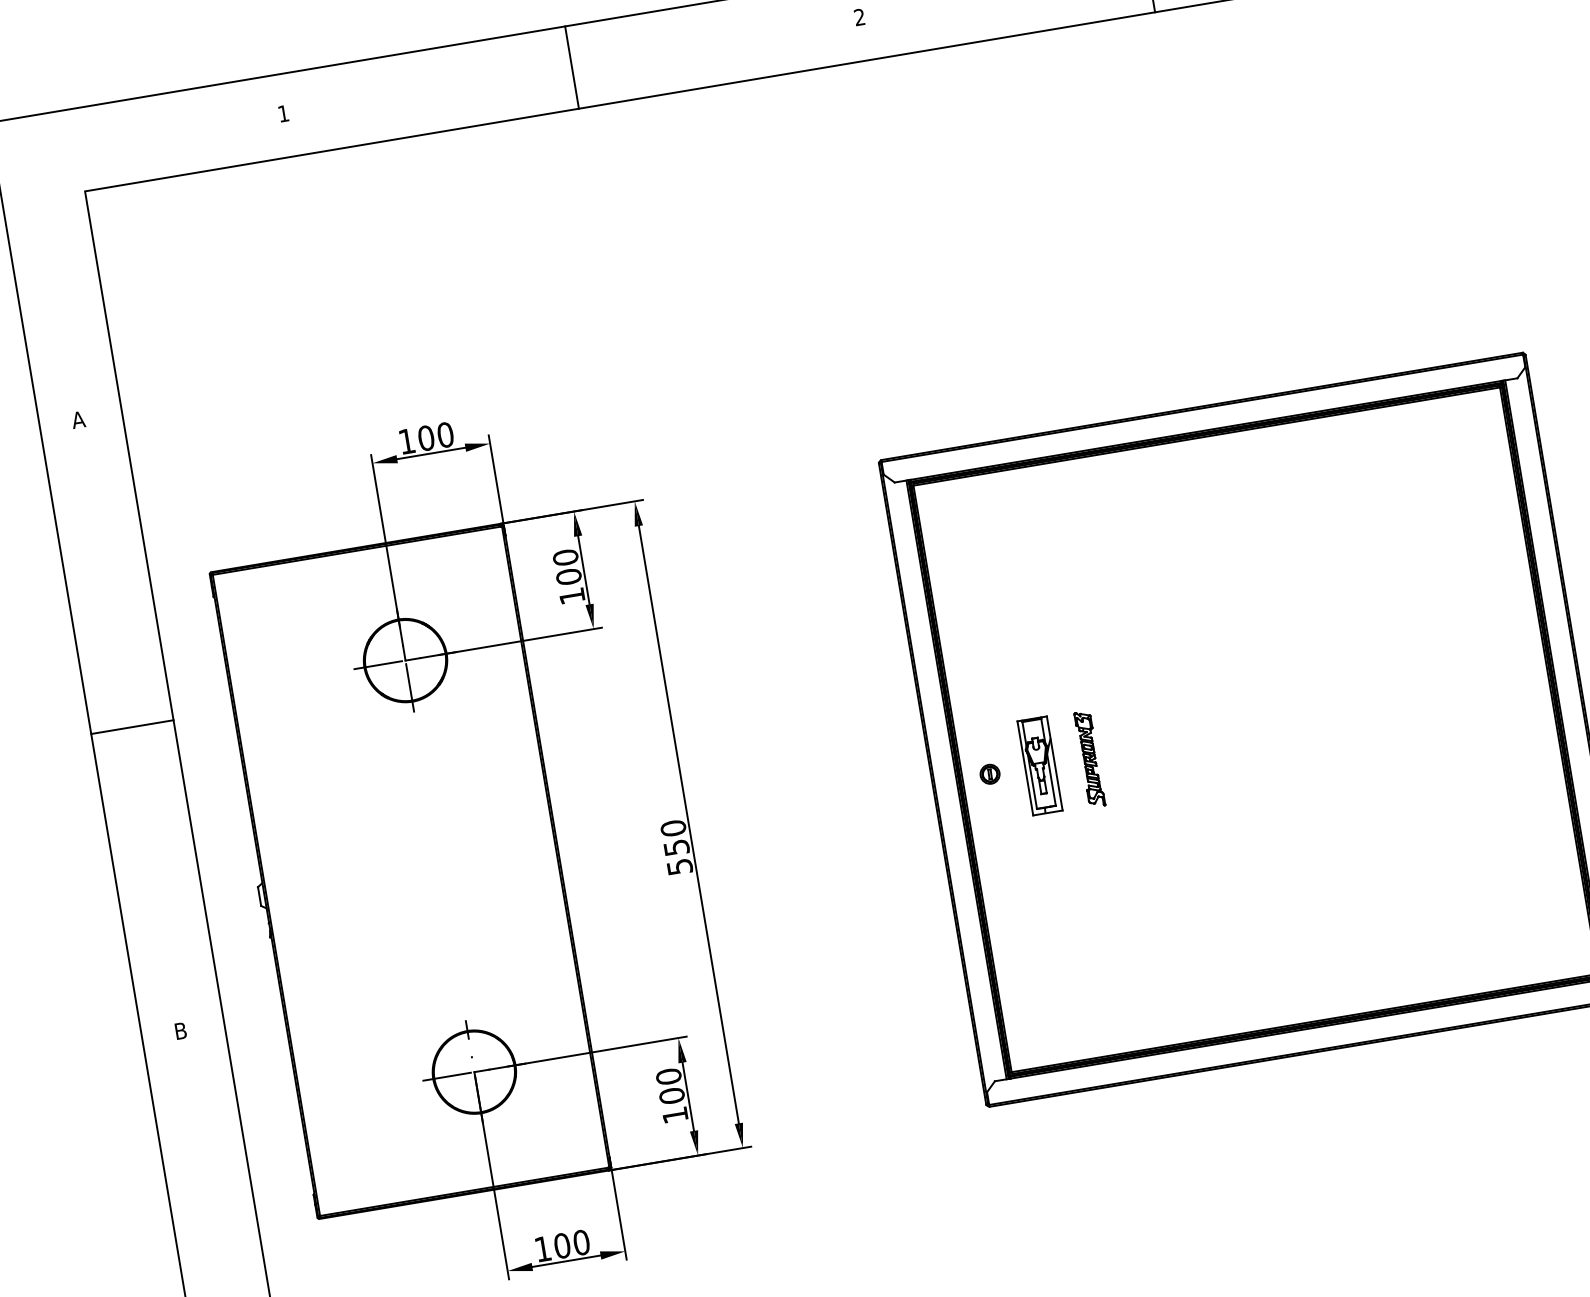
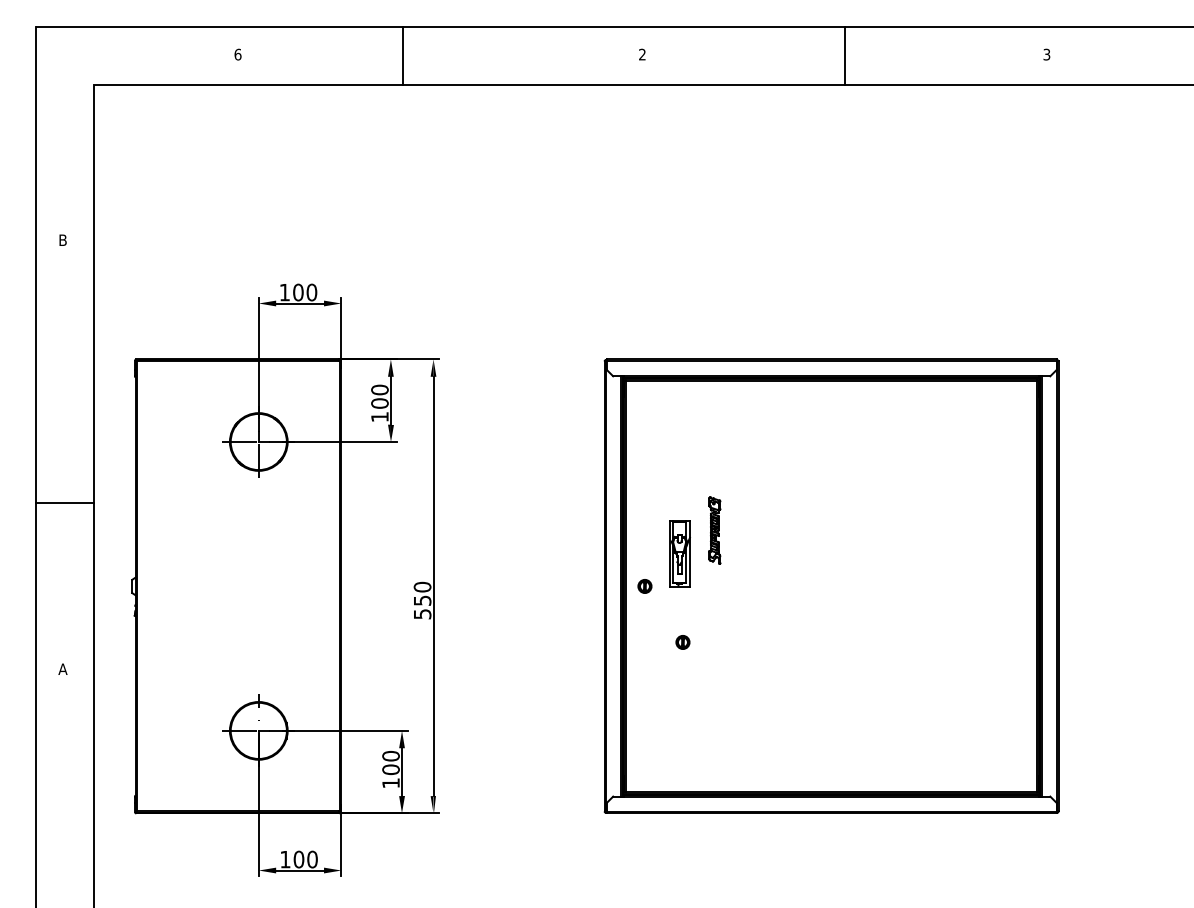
line: (572, 68) -> (403, 56), moved
text: (282, 113) -> (237, 54), 1 -> 6
text: (77, 418) -> (62, 239), A -> B
line: (132, 727) -> (64, 503), moved
part: (1089, 759) -> (714, 530), moved
part: (1039, 764) -> (679, 553), moved
part: (1056, 845) -> (682, 642), added
text: (179, 1030) -> (62, 668), B -> A

